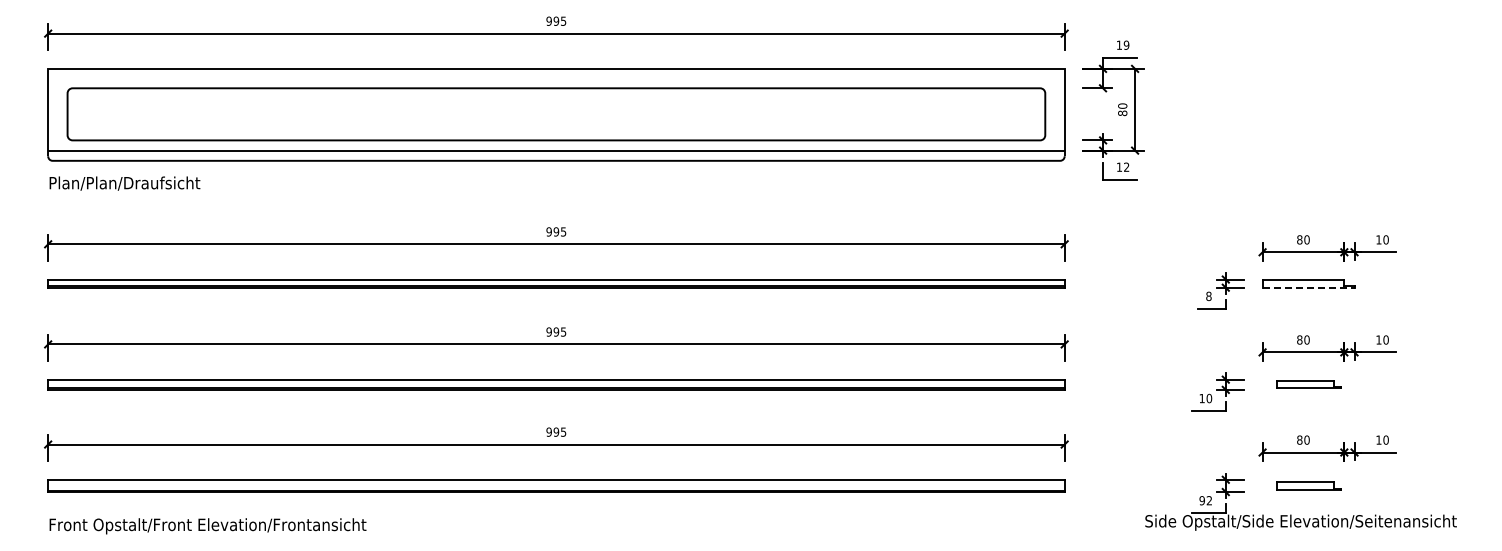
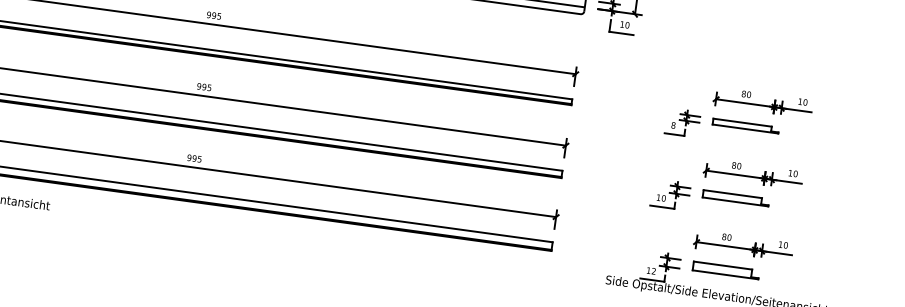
text: (1126, 166) -> (627, 24), 12 -> 10
line: (1308, 287) -> (745, 128), dashed -> solid
part: (1308, 384) -> (735, 198), size x1.43
part: (1308, 485) -> (726, 270), size x1.43
text: (1201, 500) -> (648, 270), 92 -> 12

